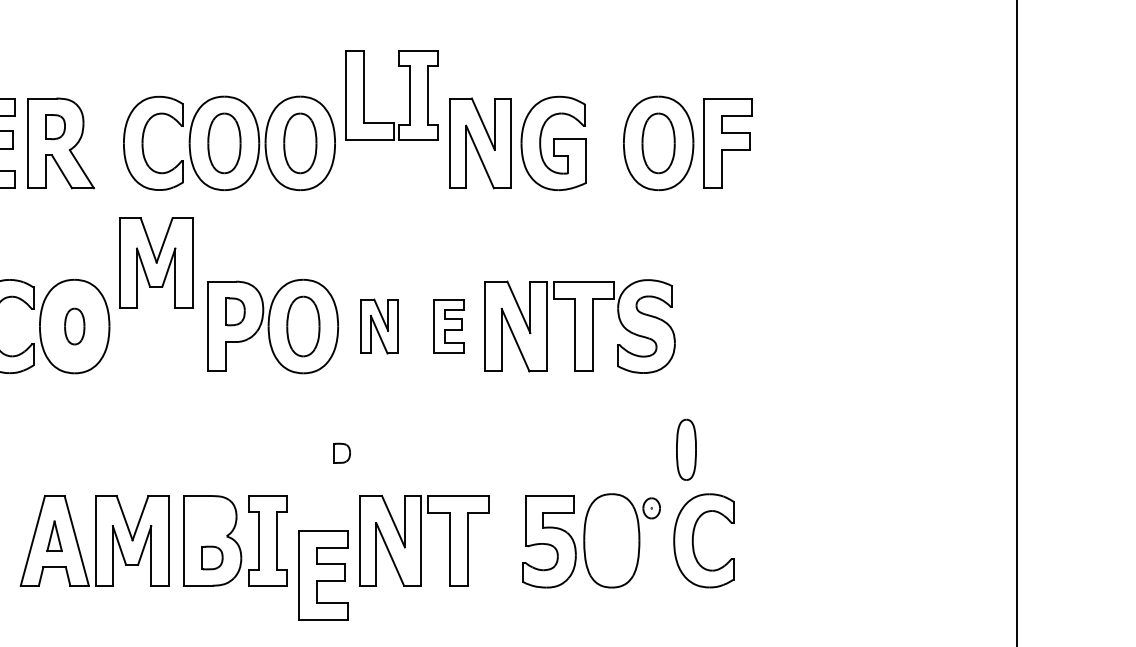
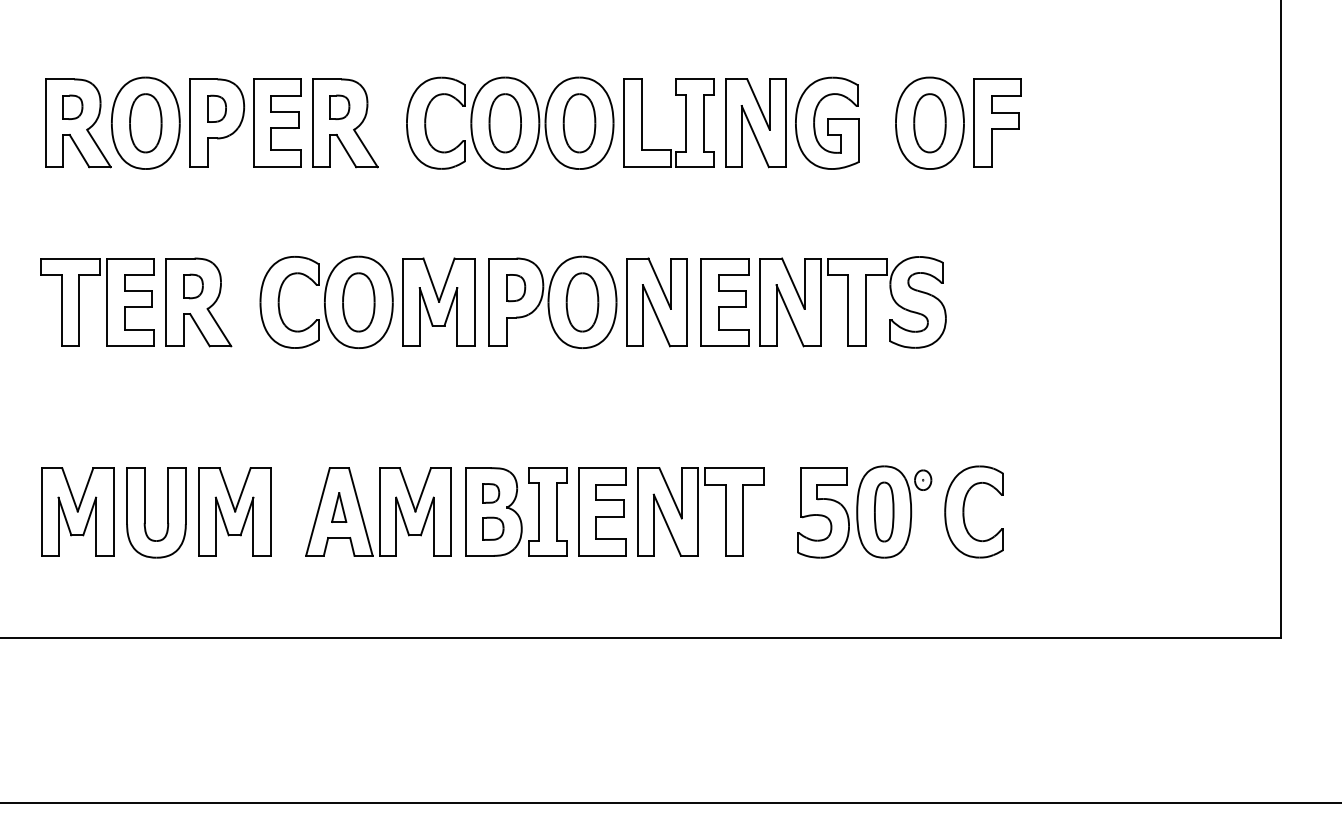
part: (408, 94) -> (685, 122), moved
part: (156, 262) -> (438, 301), moved
part: (74, 326) -> (358, 302), size x1.67
part: (379, 326) -> (656, 302), size x1.67
part: (448, 326) -> (724, 302), size x1.67
part: (686, 449) -> (884, 511), moved
part: (342, 453) -> (491, 493), moved
part: (323, 575) -> (602, 511), moved

